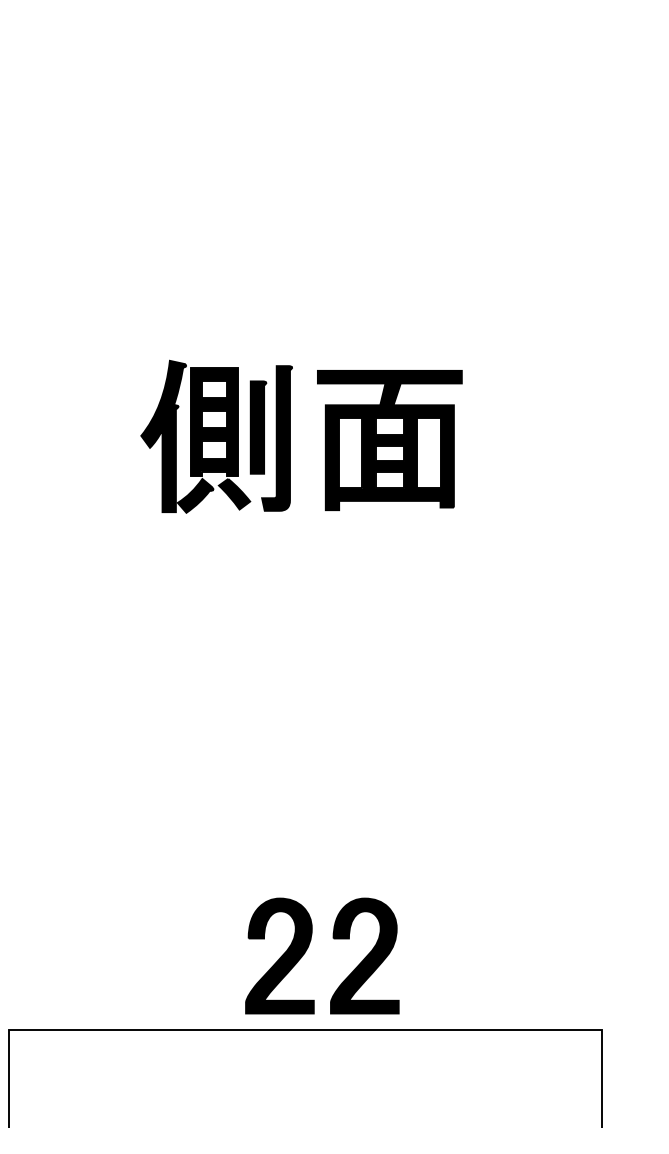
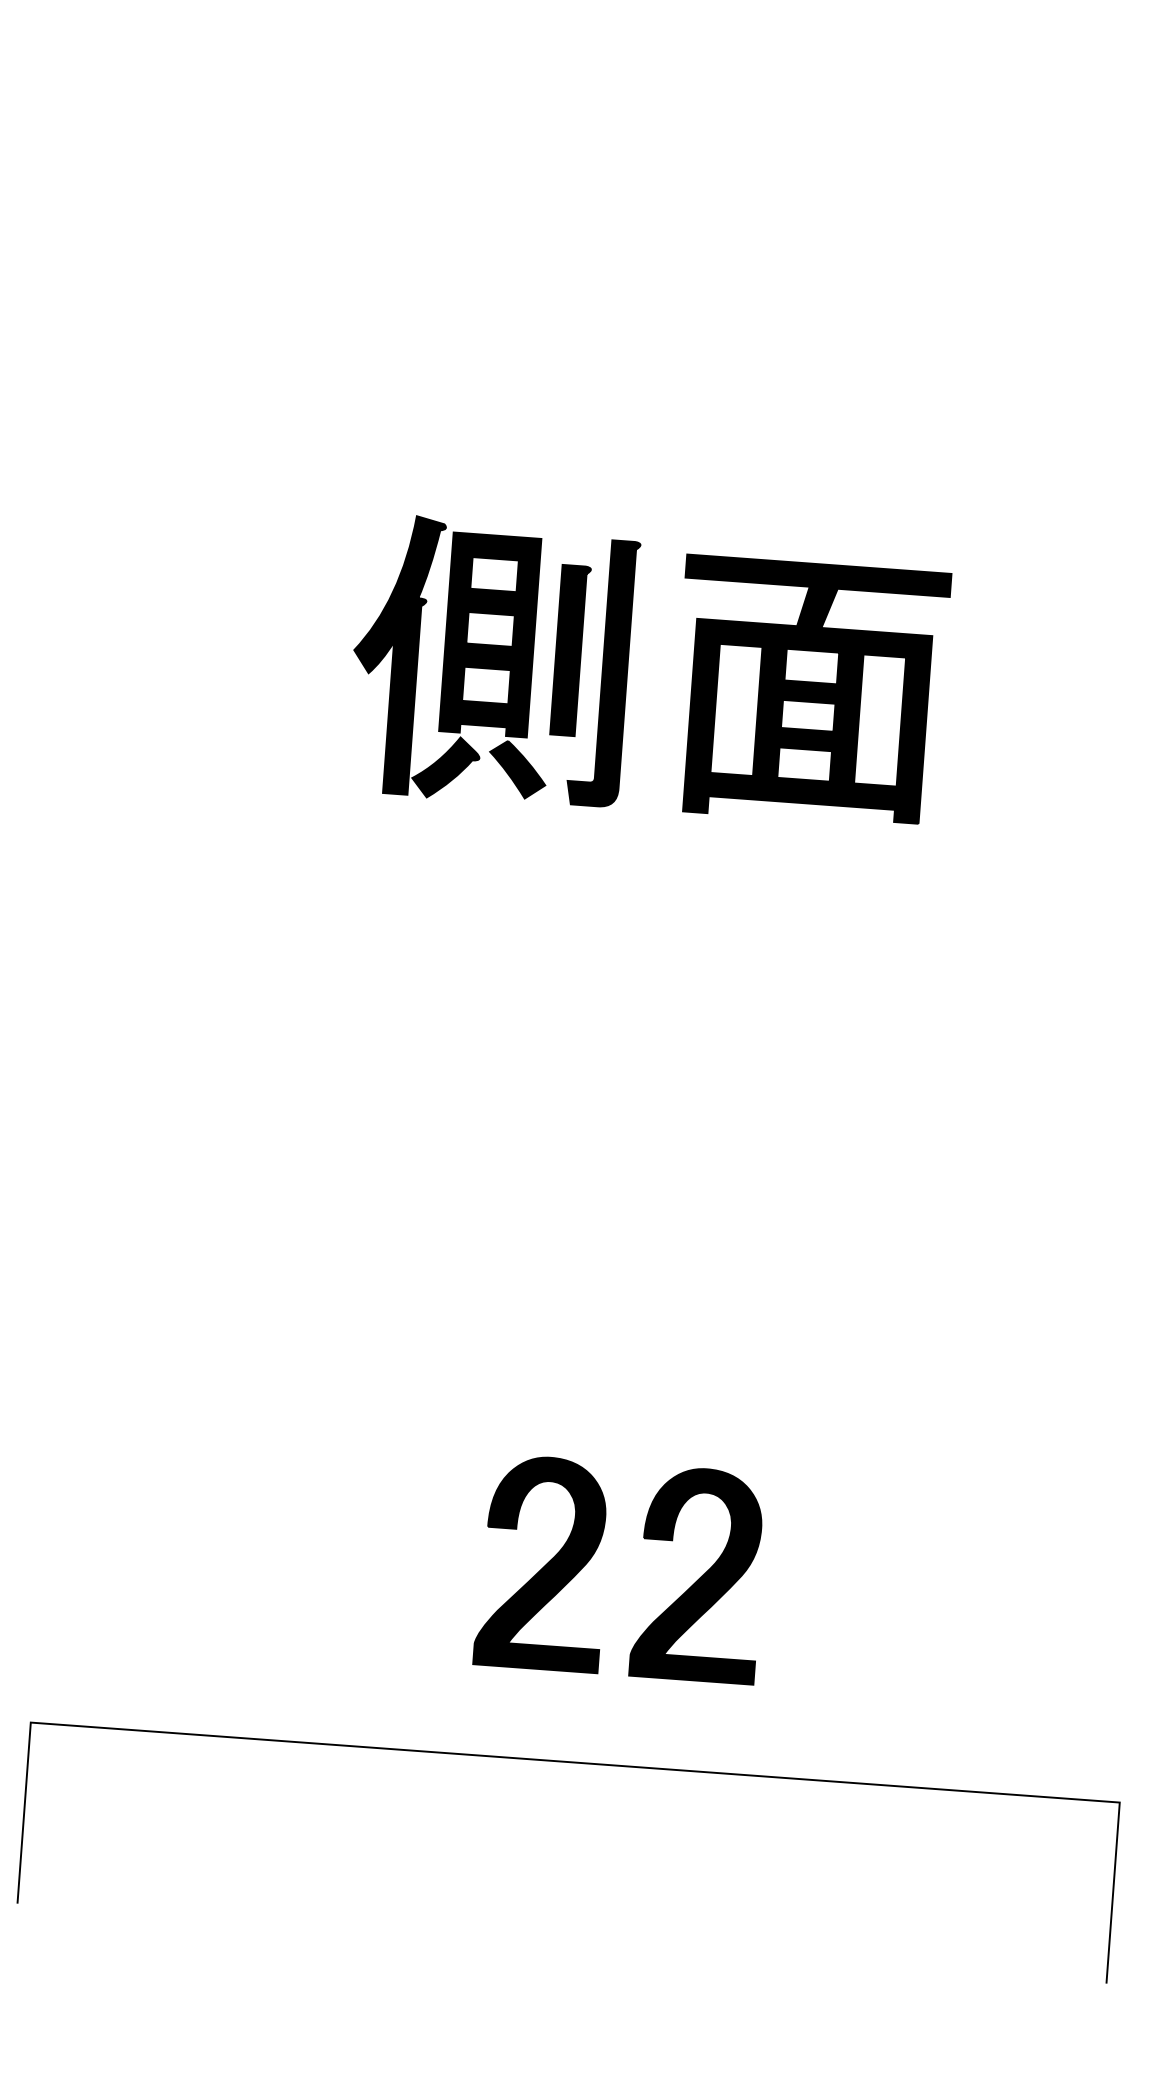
part: (308, 948) -> (596, 1553), moved

